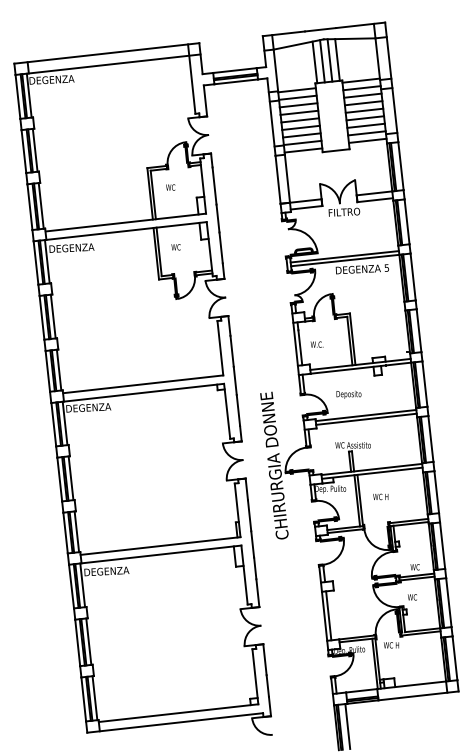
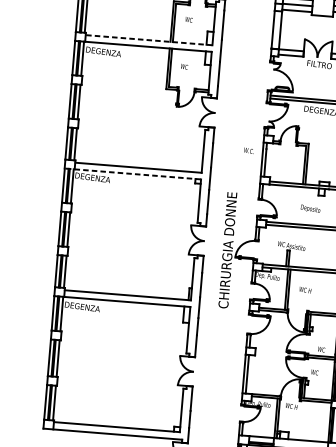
line: (125, 222) -> (148, 40), solid -> dashed
text: (316, 344) -> (248, 150), moved
line: (137, 393) -> (132, 174), solid -> dashed
text: (348, 394) -> (310, 209), moved

